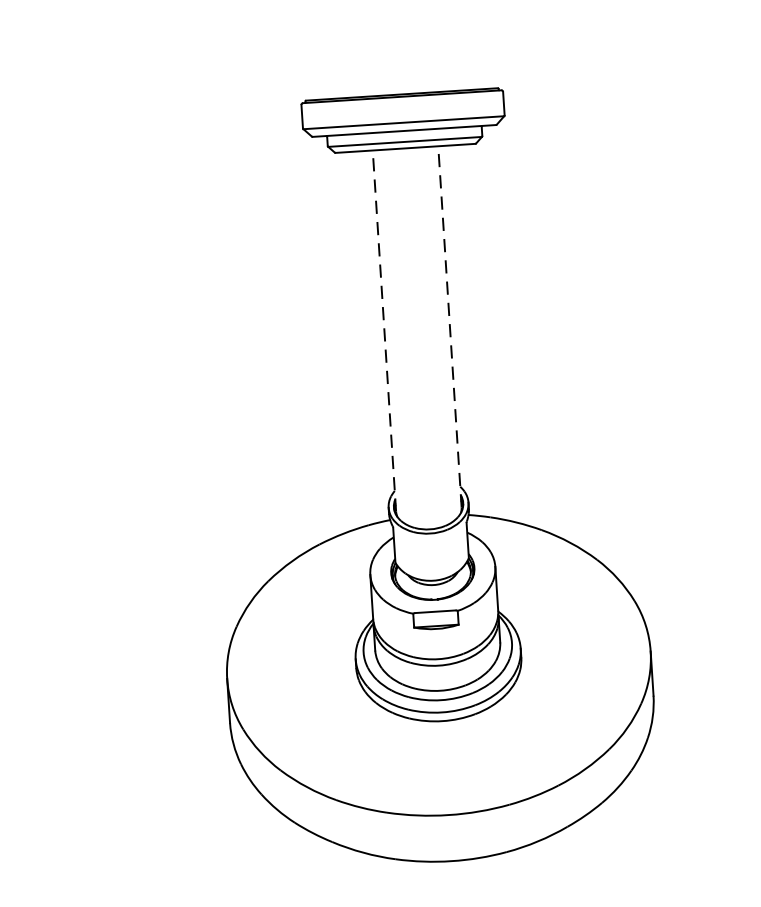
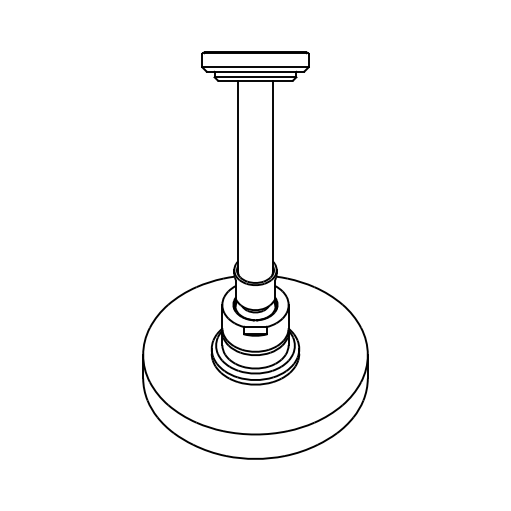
line: (449, 326) -> (272, 176), dashed -> solid
line: (385, 330) -> (238, 176), dashed -> solid

